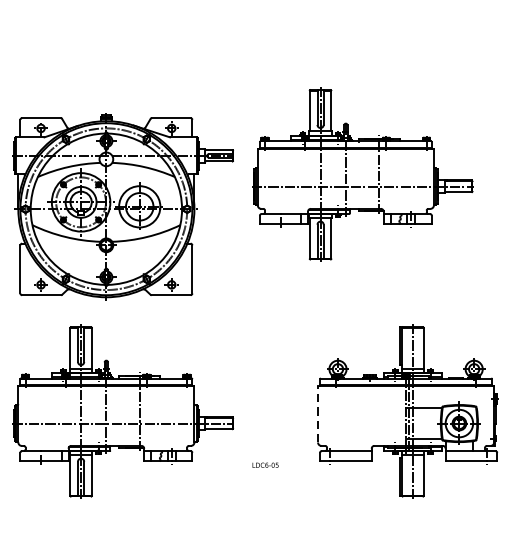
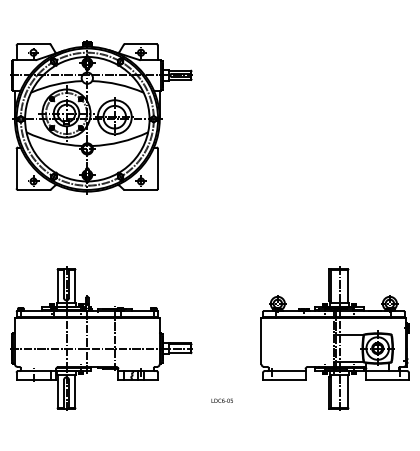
part: (363, 174) -> (298, 143), removed
part: (123, 207) -> (101, 117), moved
line: (318, 413) -> (261, 340), dashed -> solid
text: (264, 464) -> (221, 400), moved

